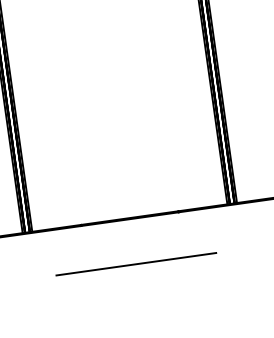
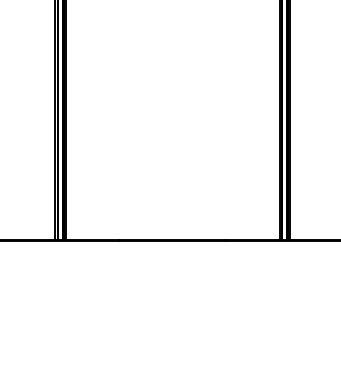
line: (136, 264) -> (172, 290), removed

